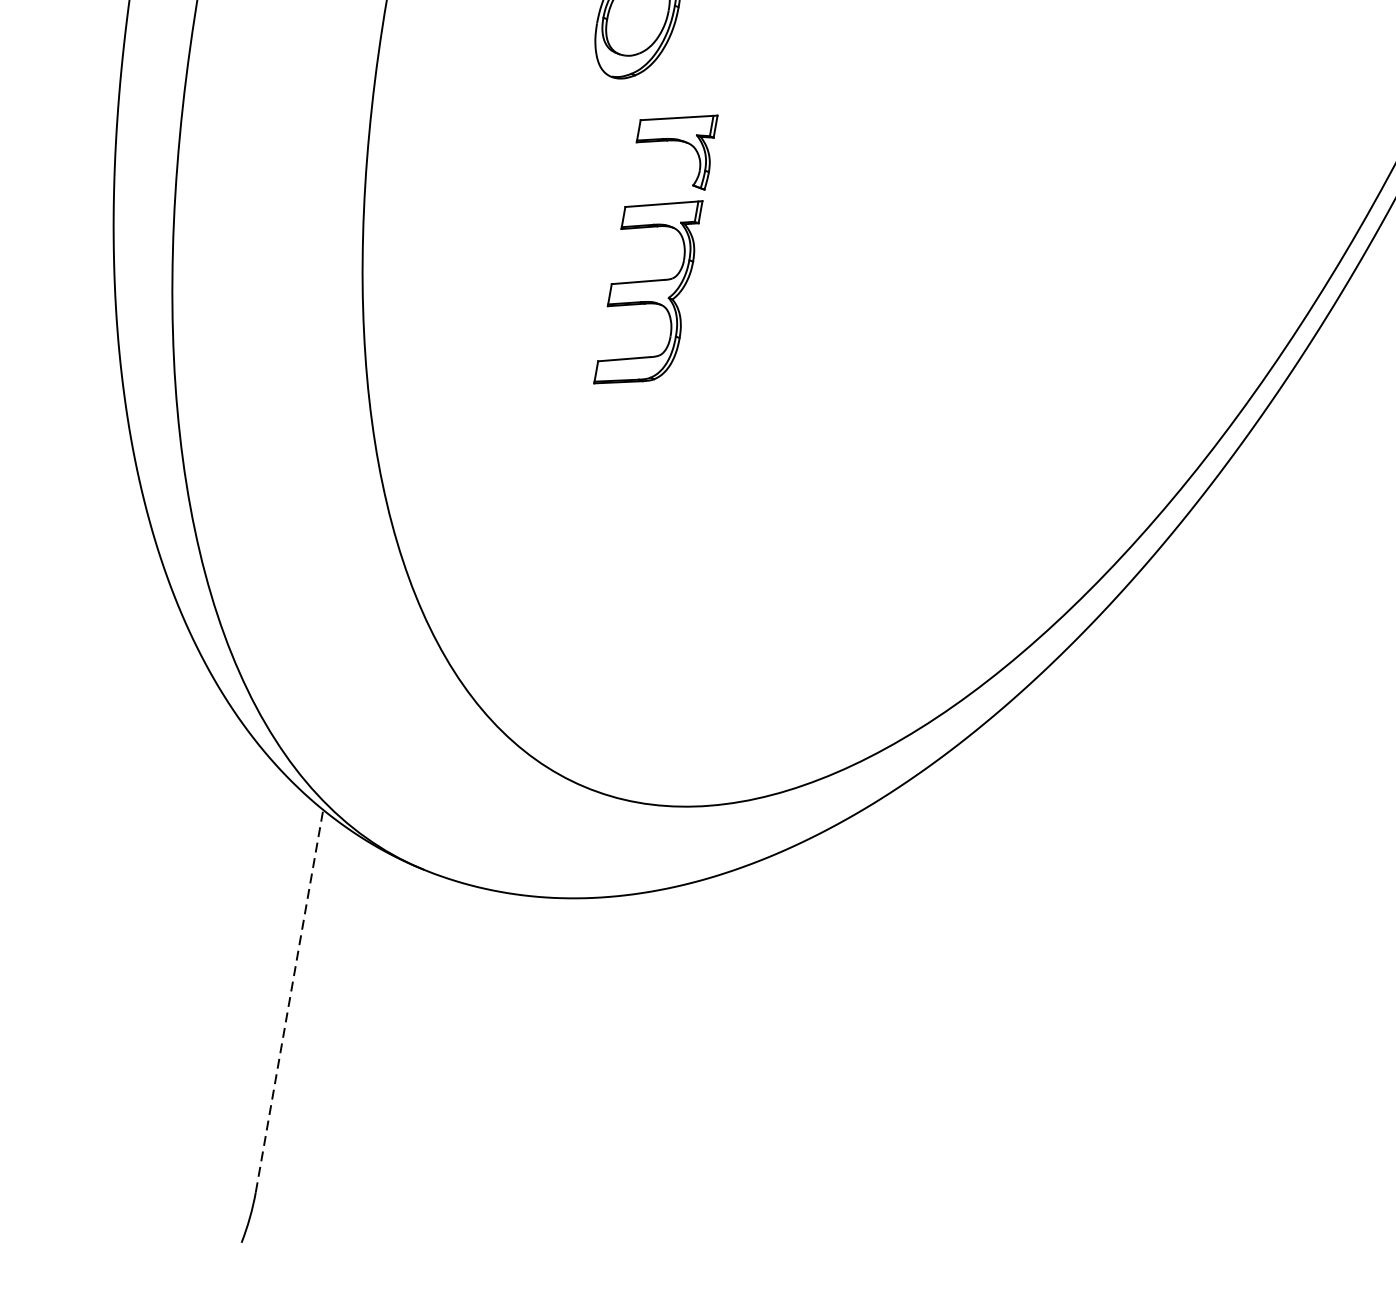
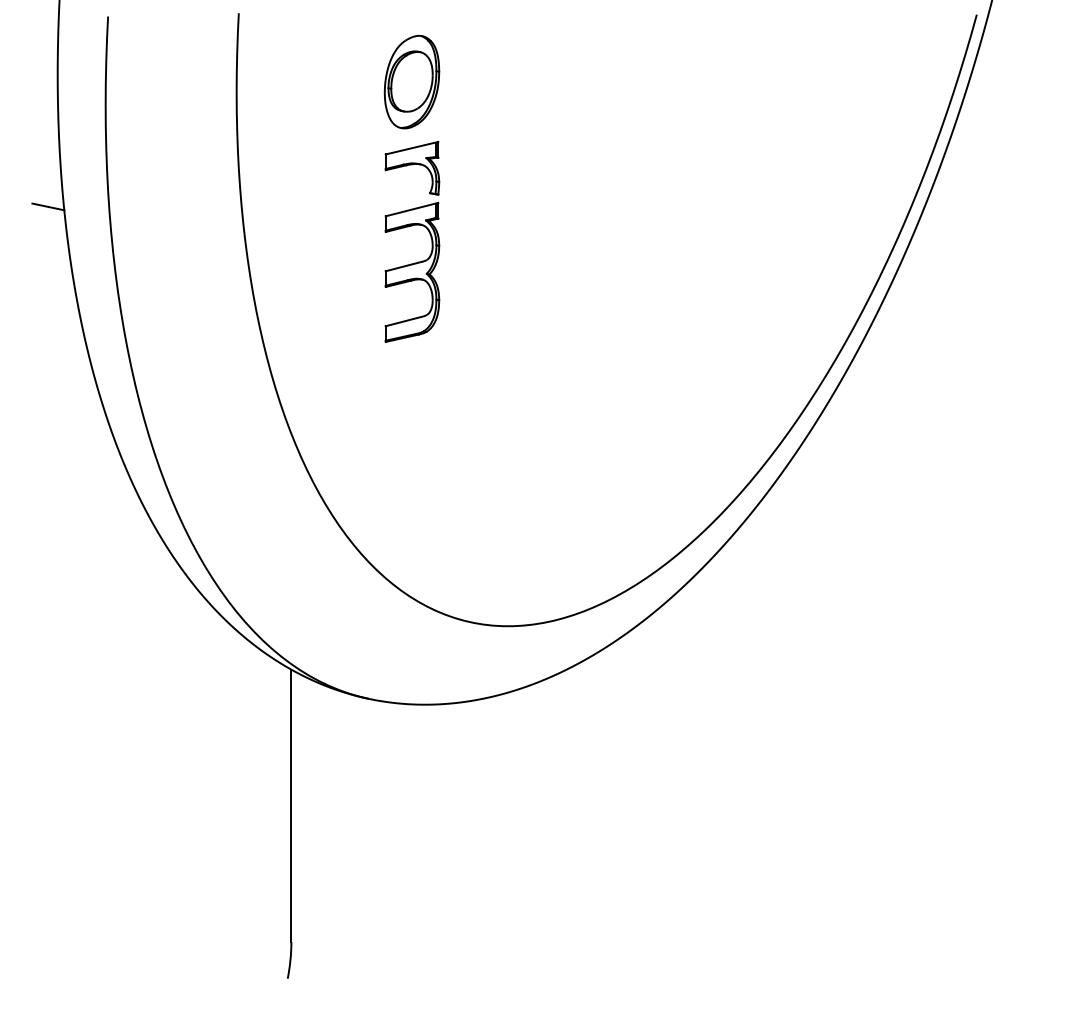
line: (96, 99) -> (48, 206), added
part: (654, 228) -> (408, 227), moved
line: (289, 1000) -> (291, 805), dashed -> solid

